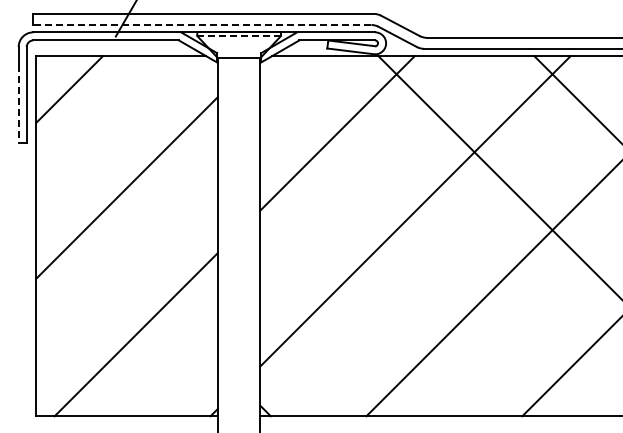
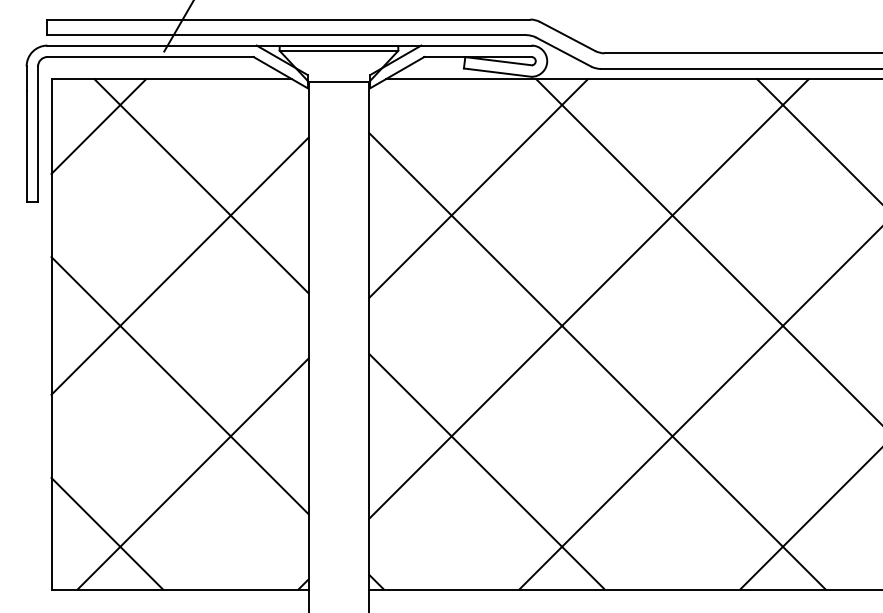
line: (201, 25) -> (285, 35), dashed -> solid
line: (239, 36) -> (339, 51), dashed -> solid
line: (18, 103) -> (26, 146), dashed -> solid
line: (141, 131) -> (200, 186), added
line: (421, 255) -> (597, 361), added
line: (126, 272) -> (179, 385), added
line: (343, 332) -> (486, 470), added
line: (75, 376) -> (107, 533), added

